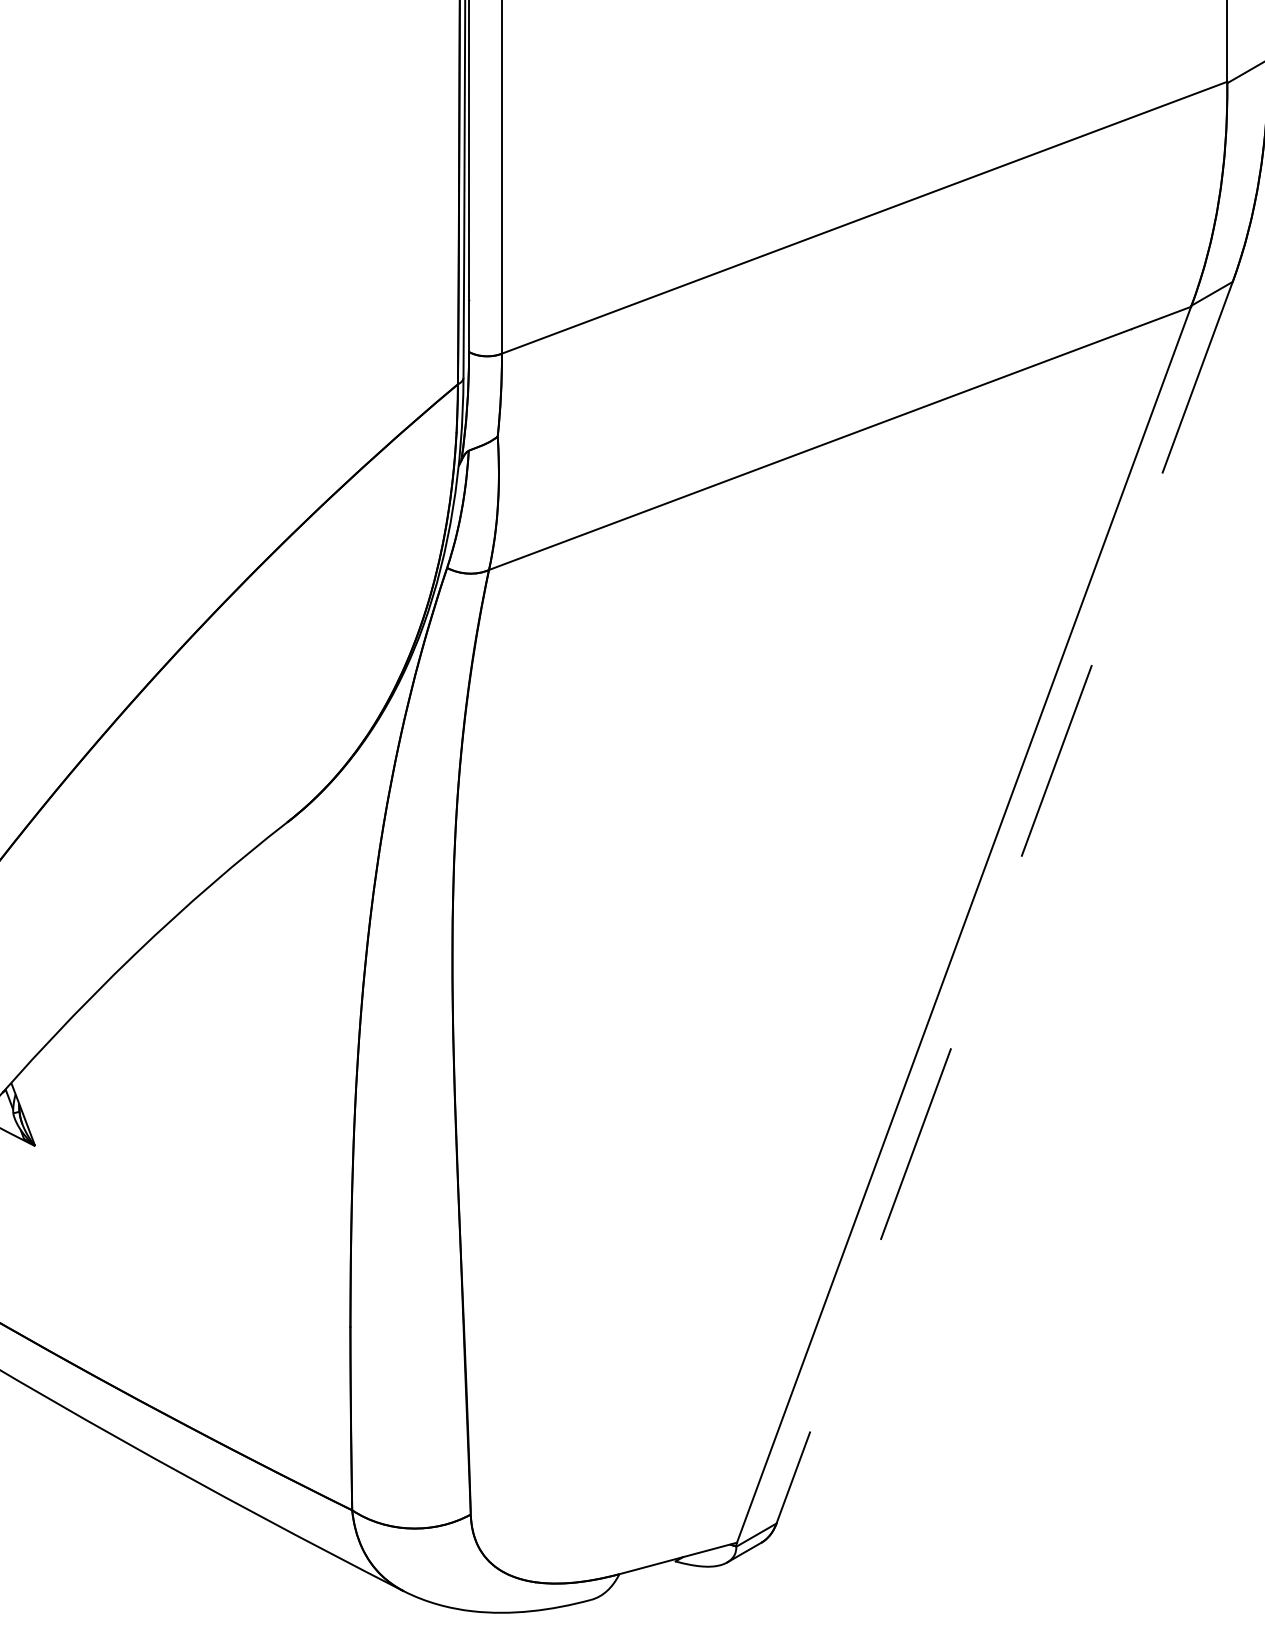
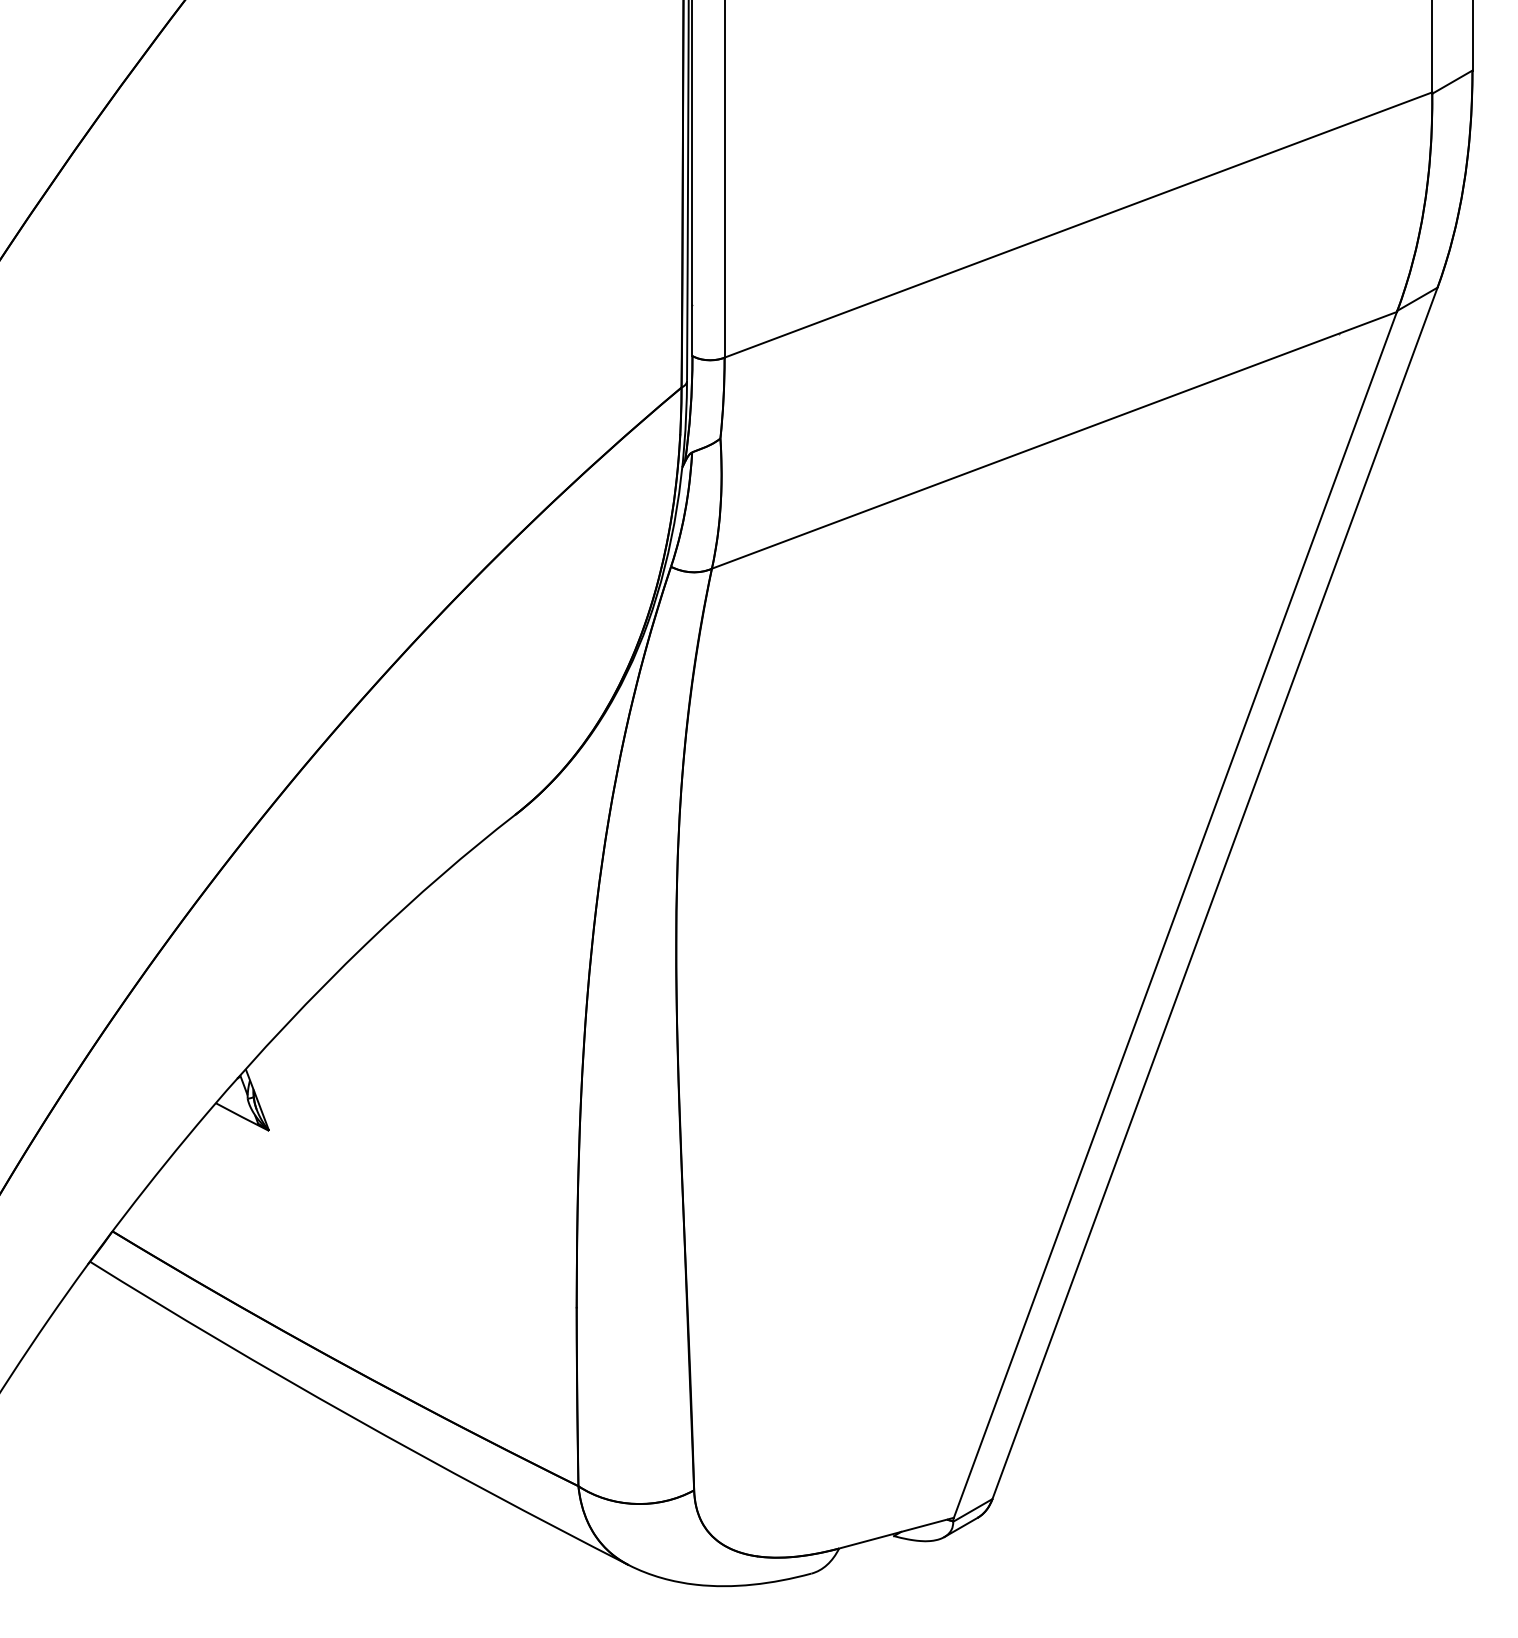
line: (1004, 902) -> (1214, 893), dashed -> solid

